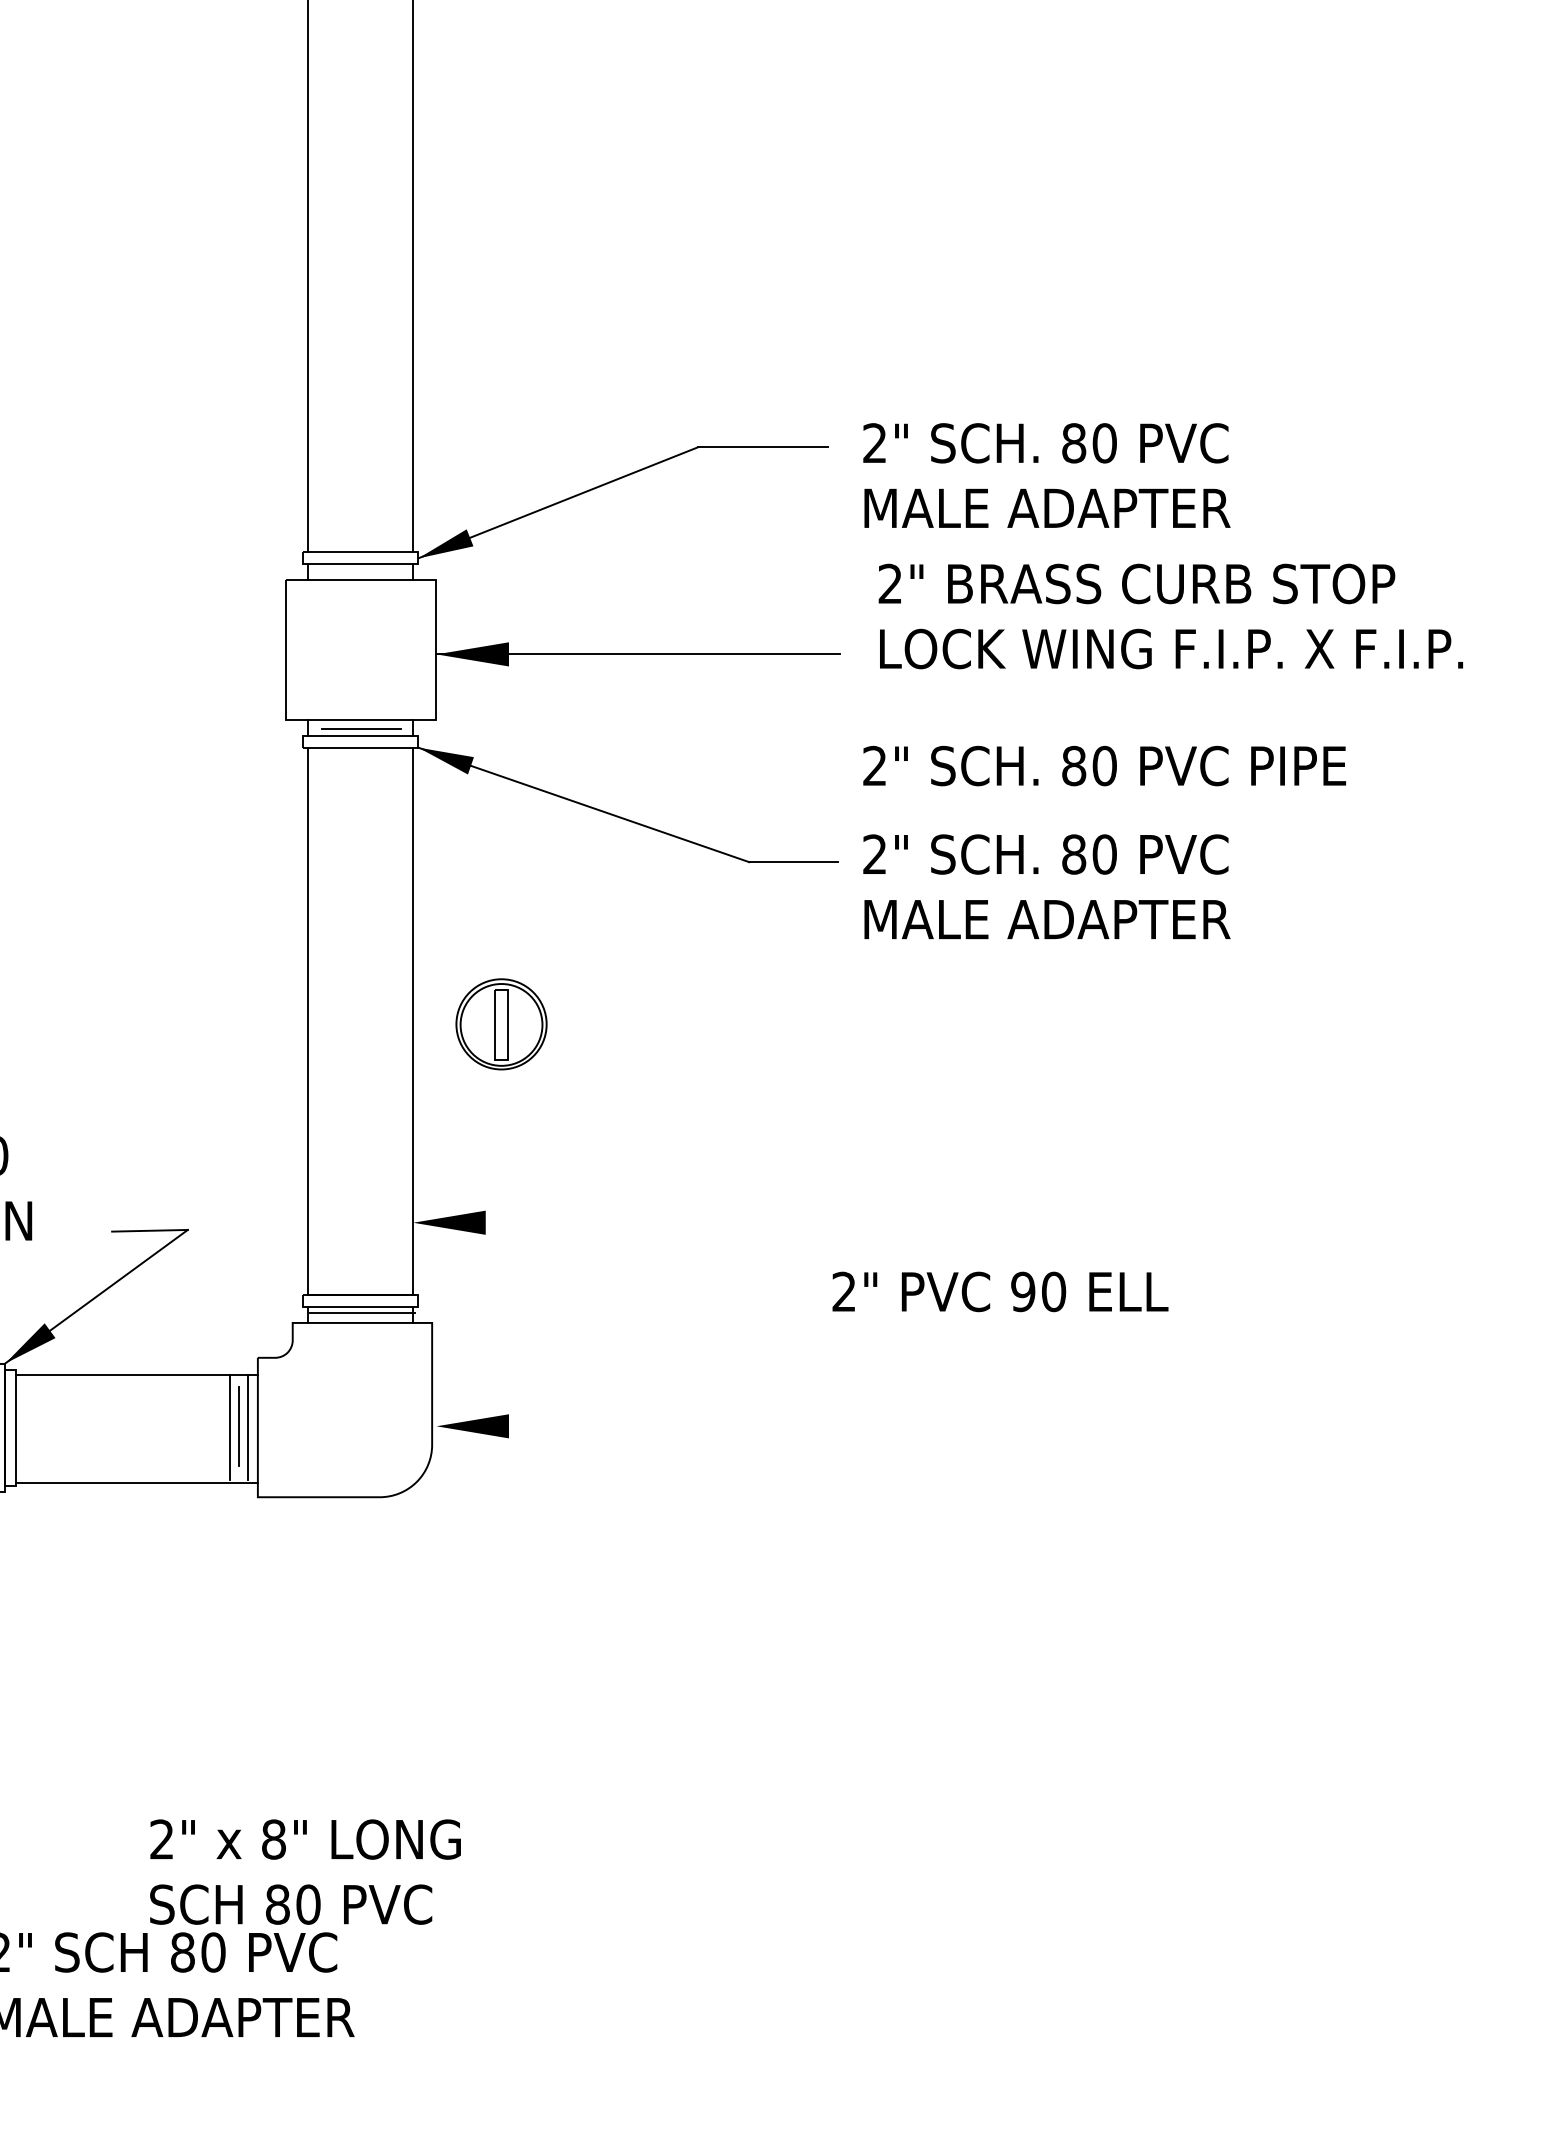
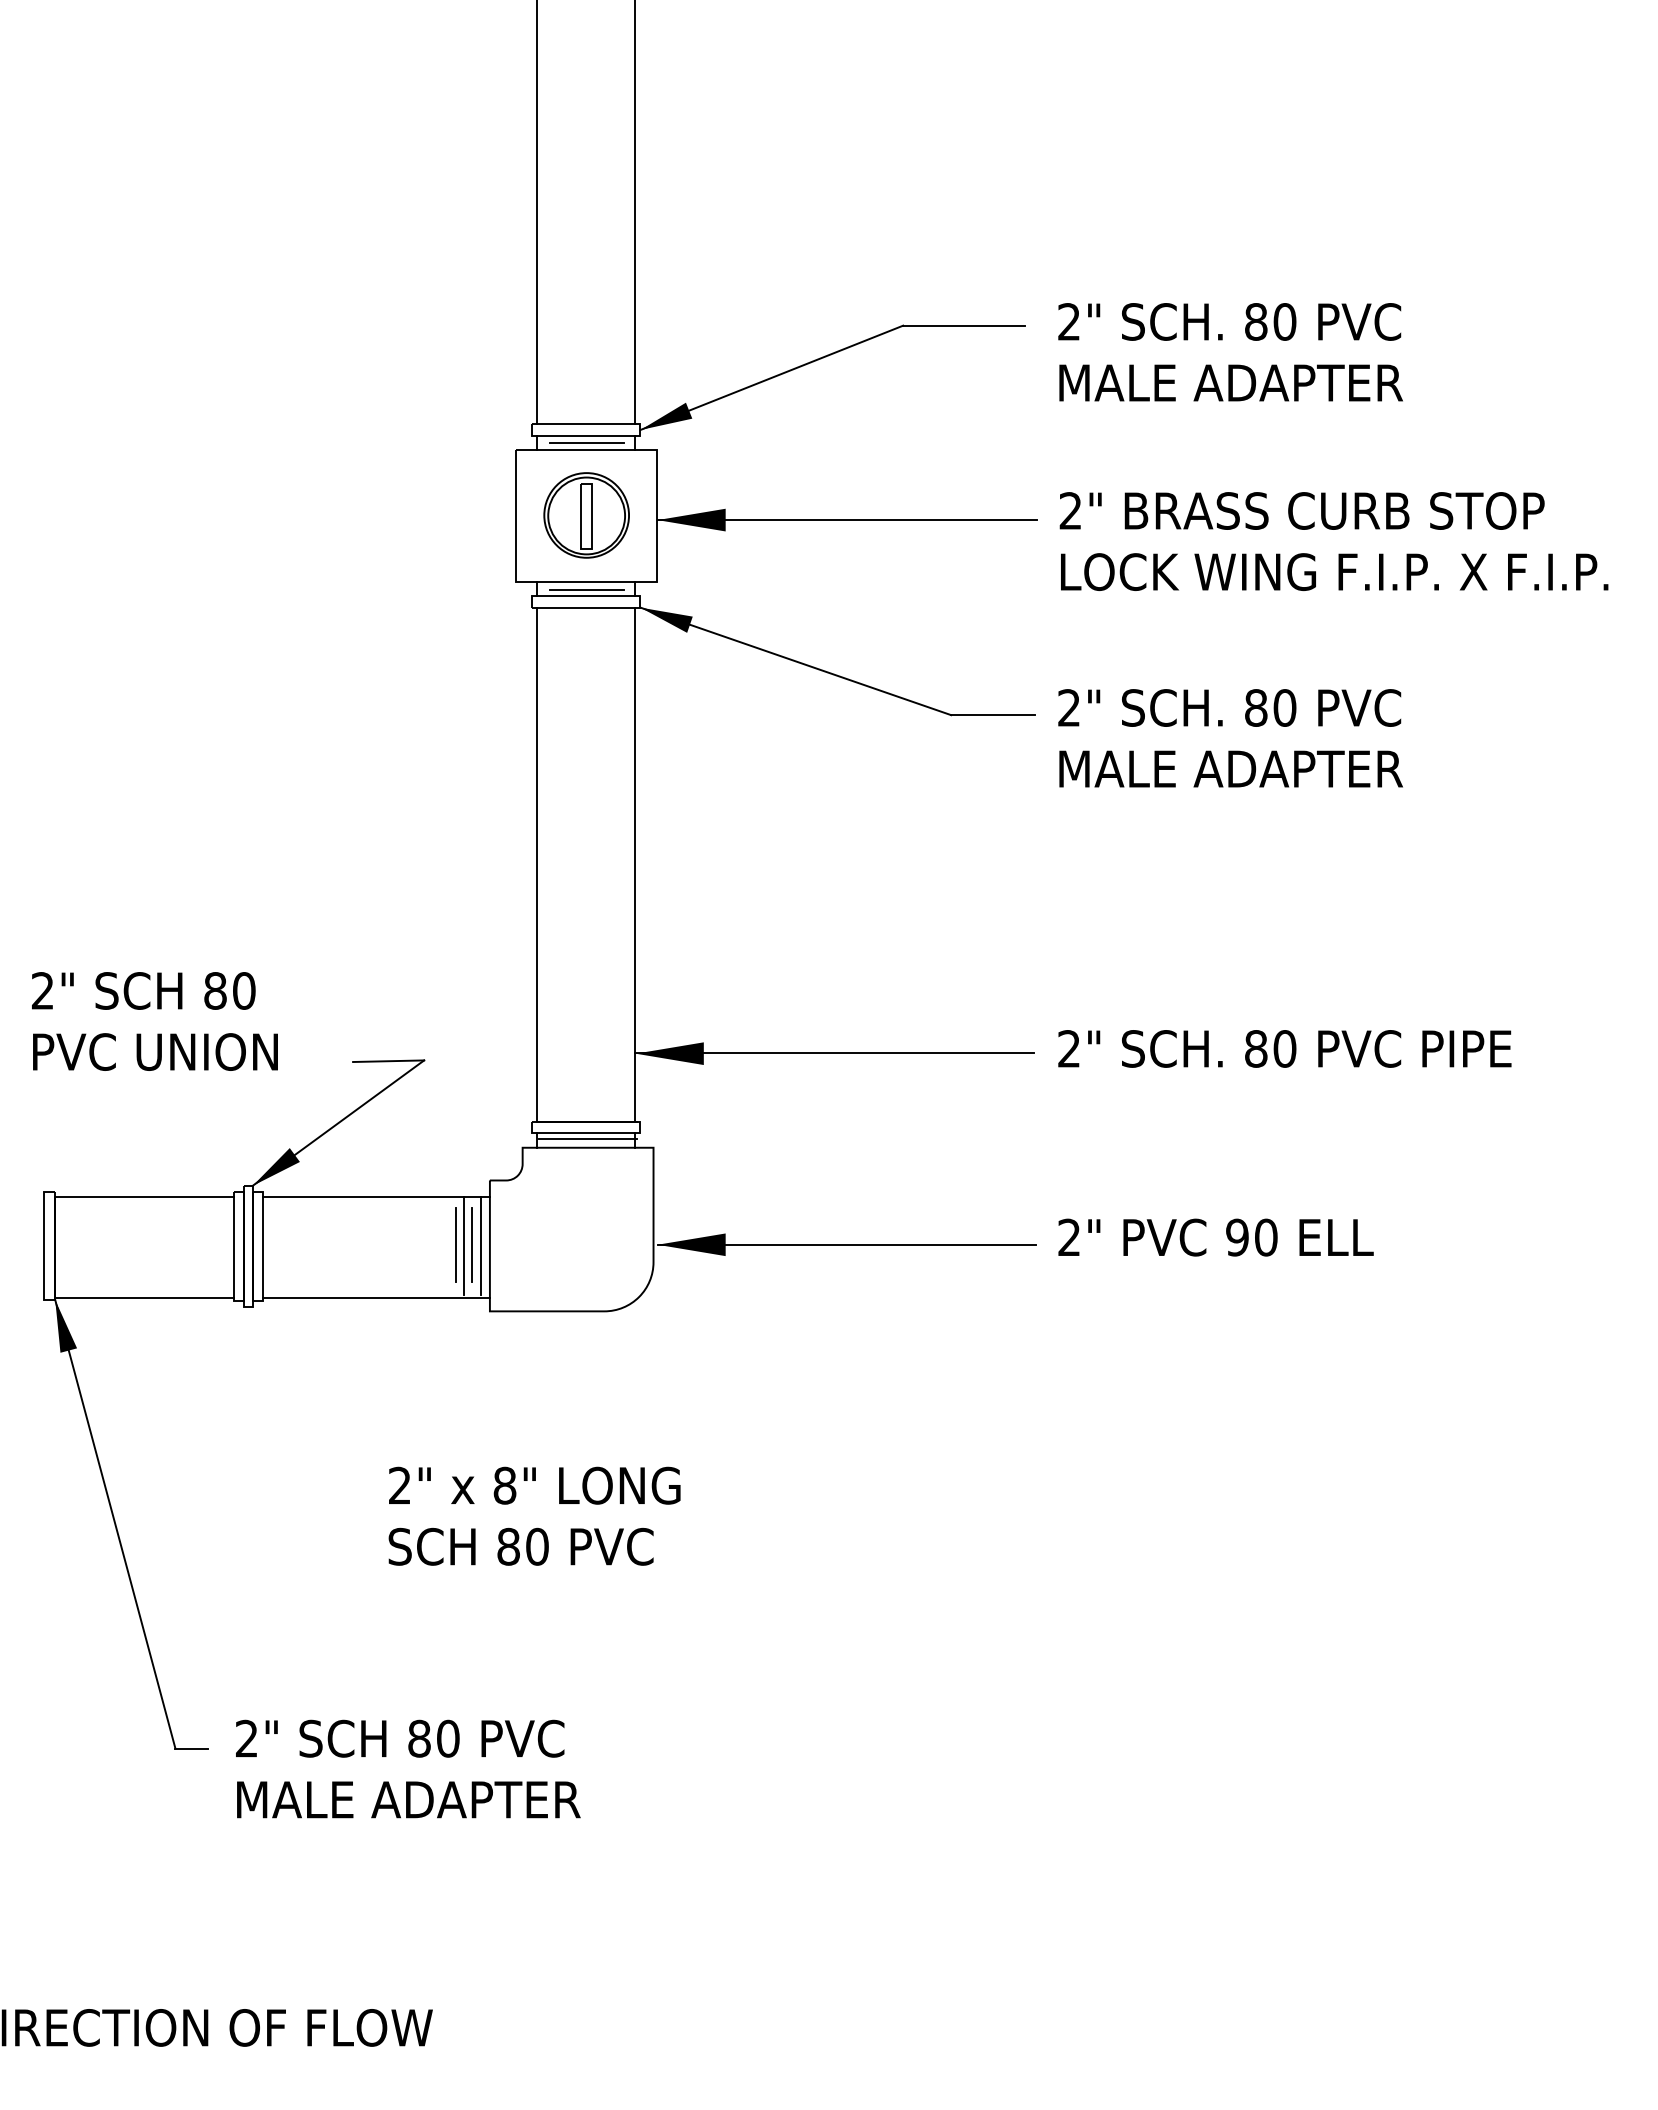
line: (361, 572) -> (587, 443), added
text: (1170, 616) -> (1333, 541), moved
text: (1104, 765) -> (1284, 1048), moved
part: (501, 1024) -> (586, 515), moved
line: (624, 1222) -> (834, 1053), added
text: (999, 1291) -> (1215, 1237), moved
line: (221, 1426) -> (455, 1244), added
line: (637, 1426) -> (846, 1244), added
text: (305, 1871) -> (534, 1515), moved

